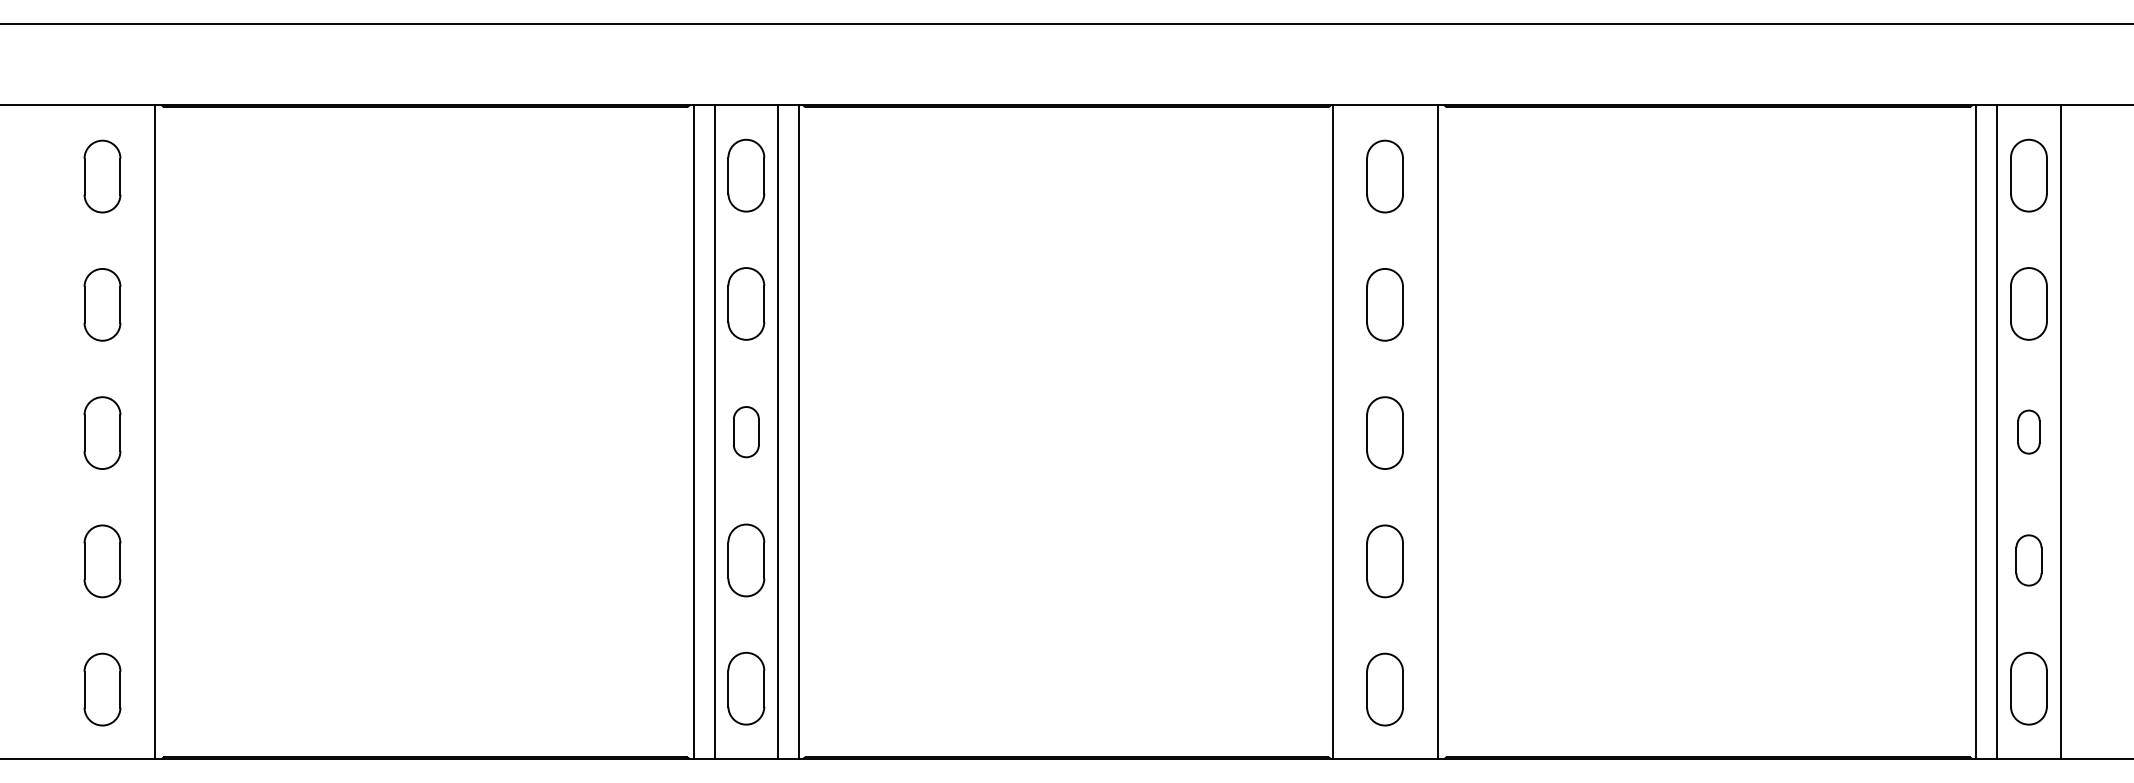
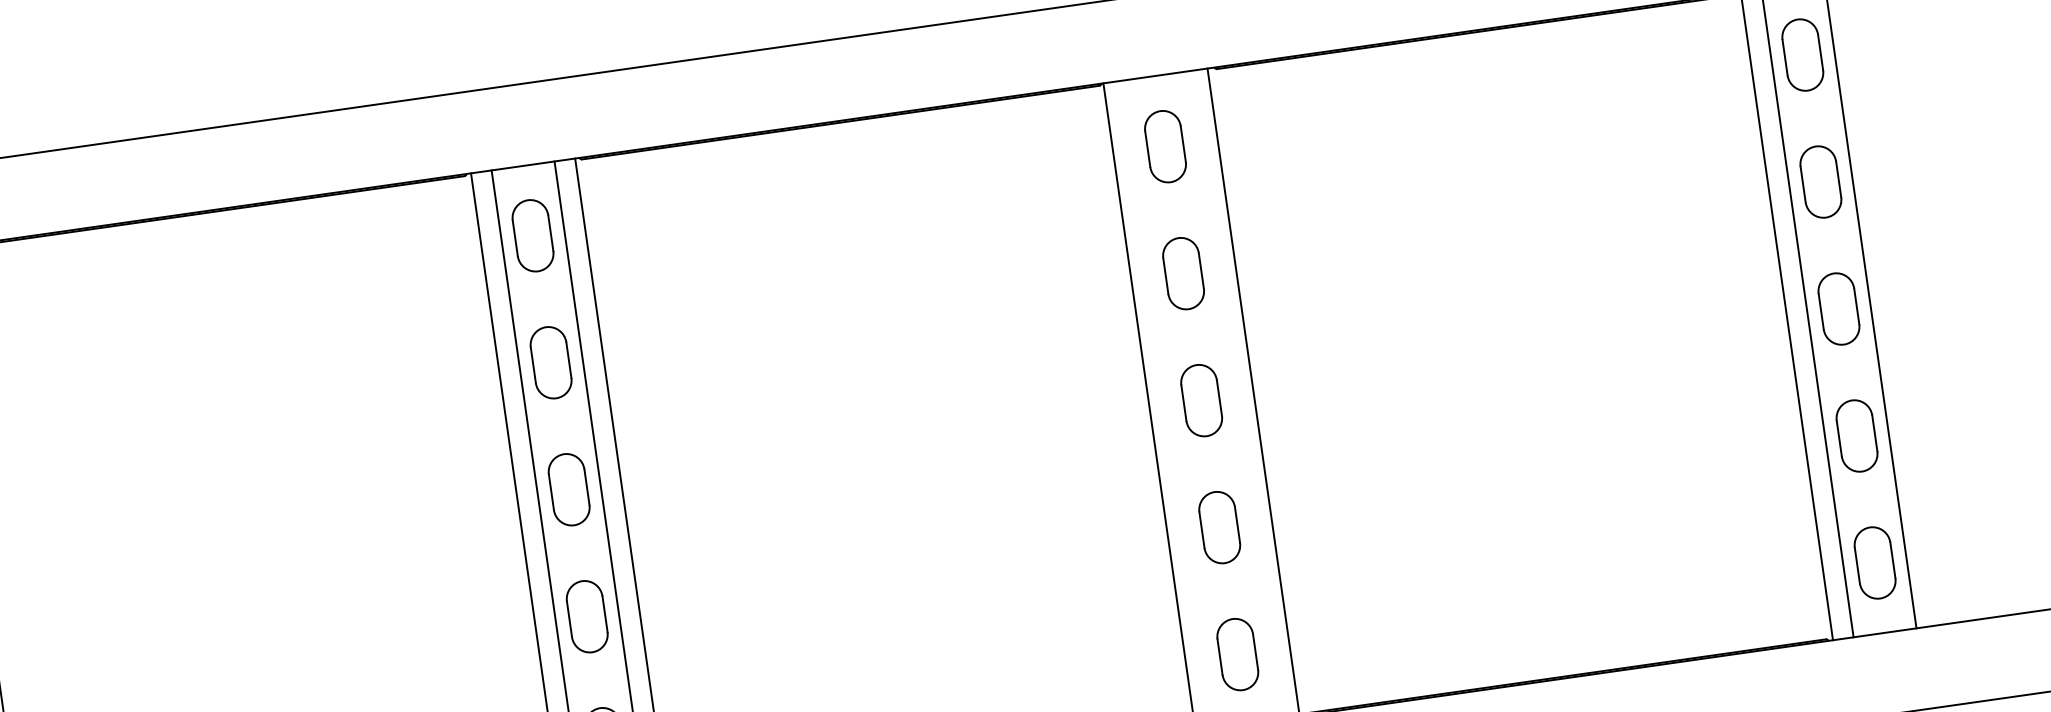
part: (746, 431) -> (569, 489), size x1.43
part: (2028, 431) -> (1838, 308), size x1.67
part: (2028, 560) -> (1856, 436), size x1.43

